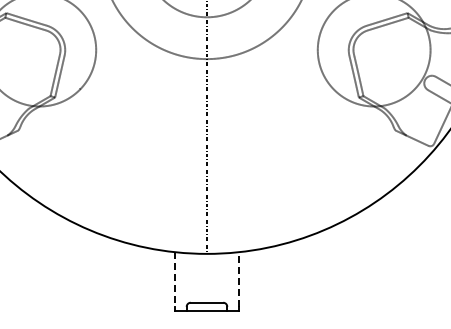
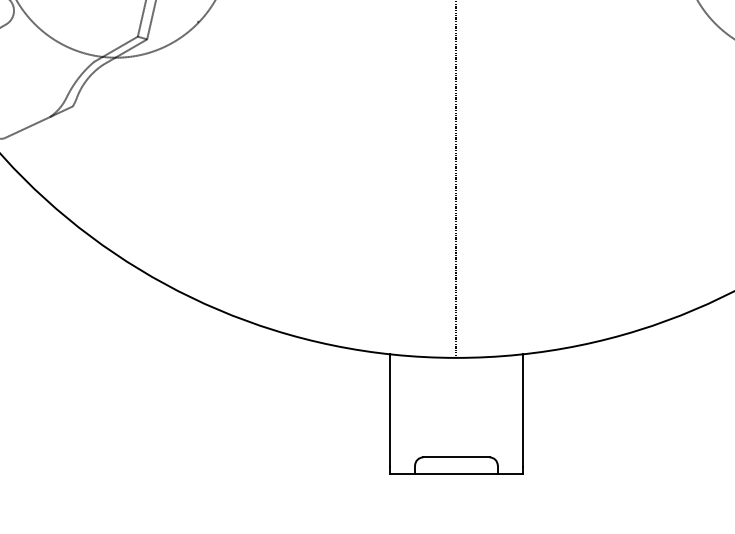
line: (174, 279) -> (390, 410), dashed -> solid
line: (239, 279) -> (522, 410), dashed -> solid

